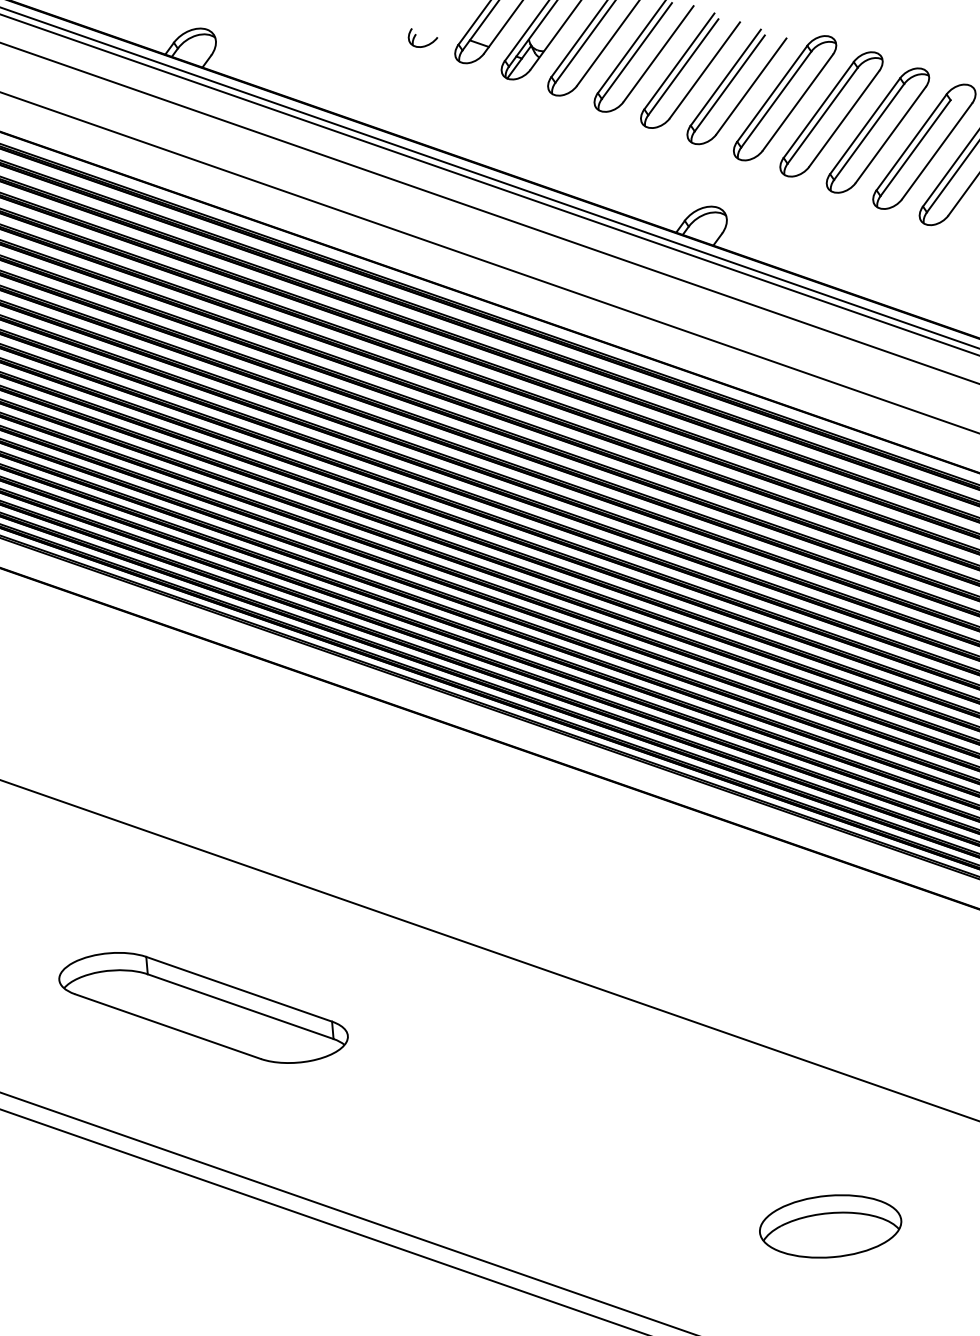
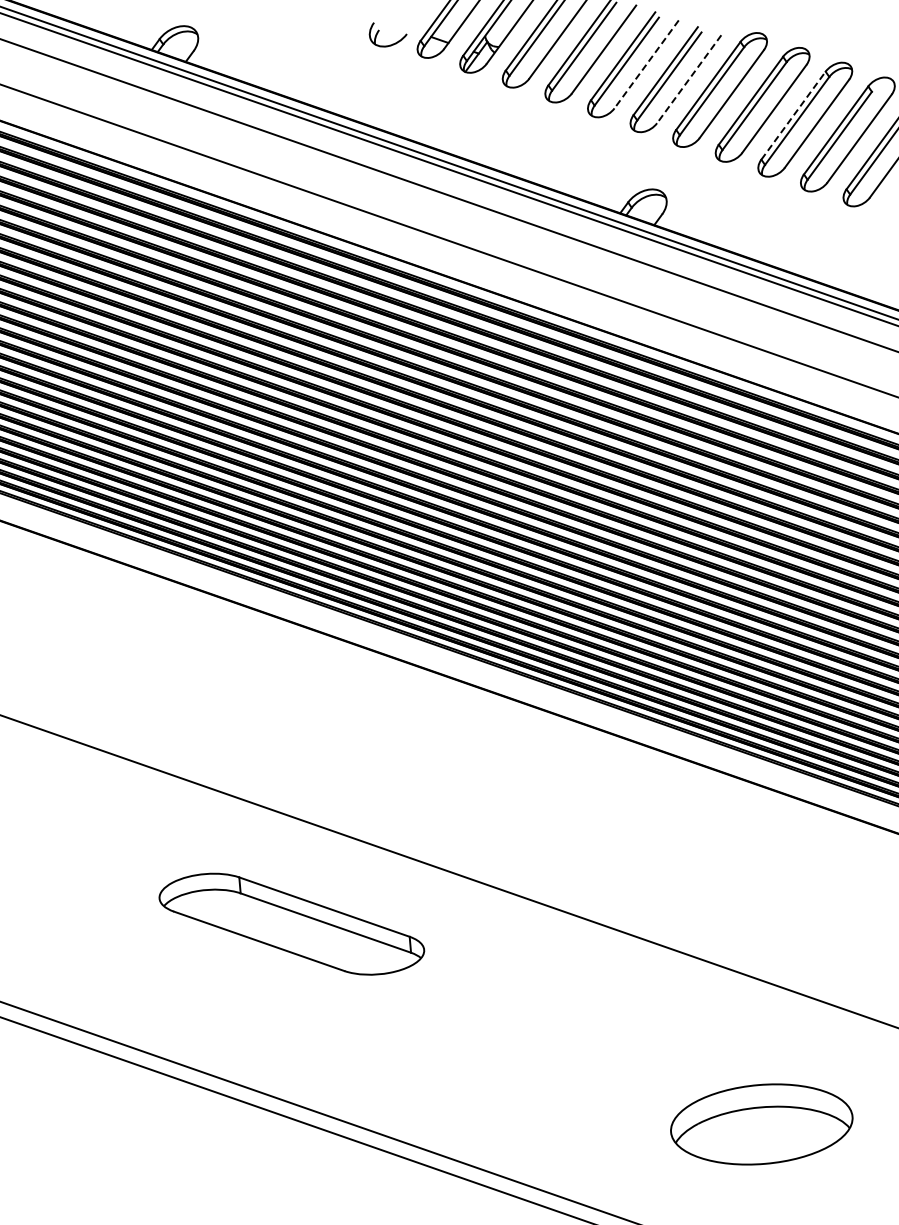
part: (422, 37) -> (387, 34), size x1.4
line: (704, 70) -> (646, 64), solid -> dashed
line: (750, 86) -> (688, 79), solid -> dashed
line: (865, 126) -> (793, 115), solid -> dashed
part: (203, 1007) -> (291, 923), moved
part: (830, 1226) -> (761, 1124), size x1.4

